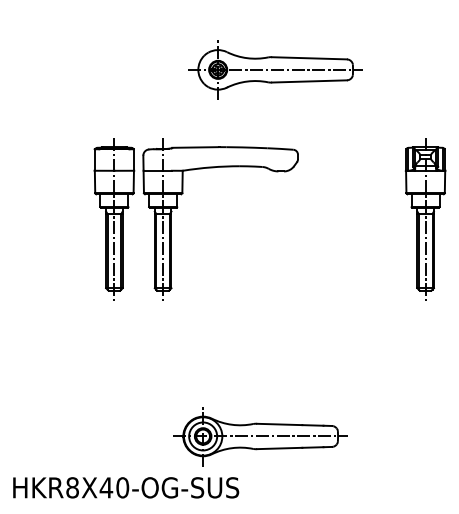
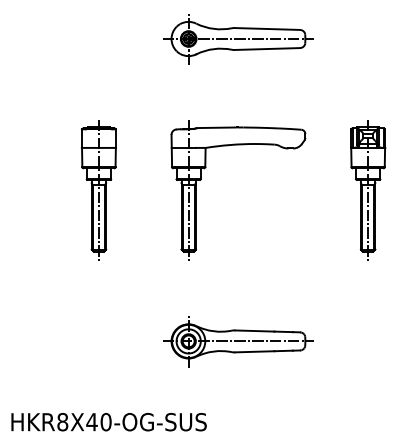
part: (275, 69) -> (238, 38), moved
part: (178, 207) -> (201, 179), moved
part: (260, 436) -> (238, 341), moved

